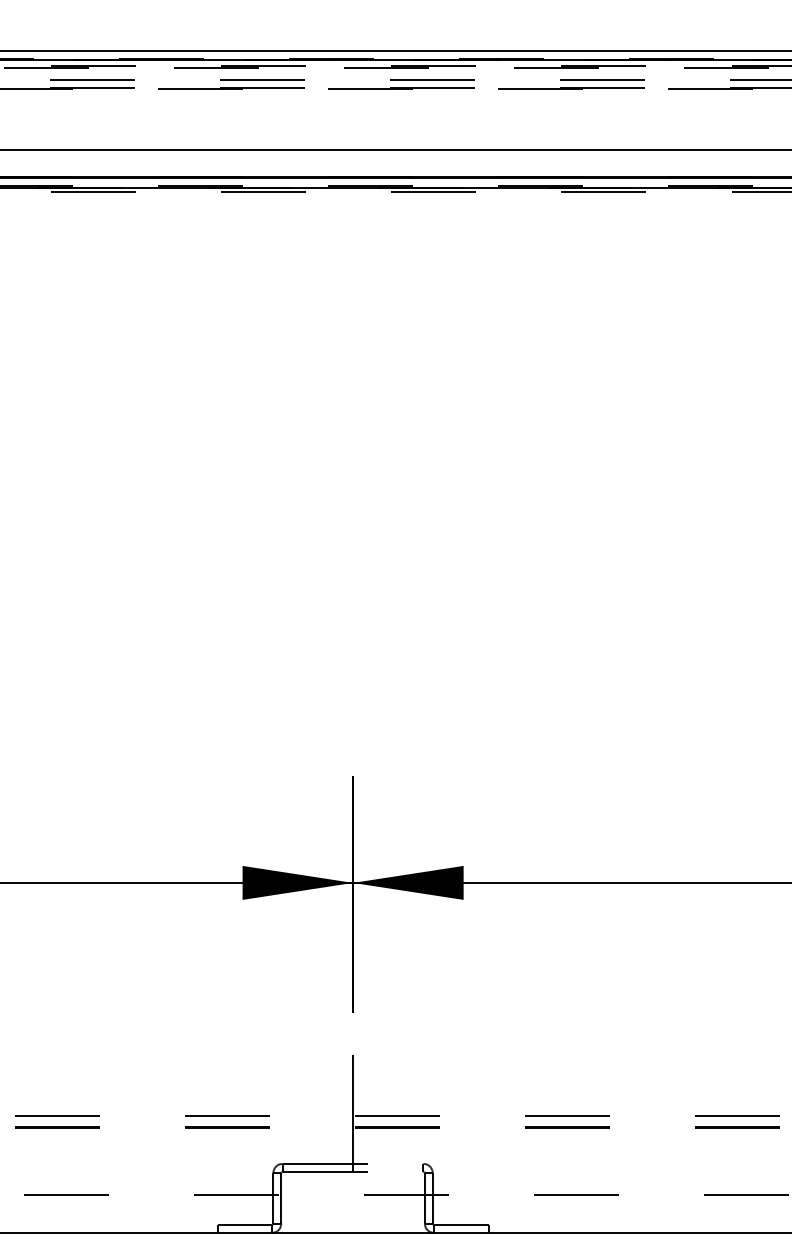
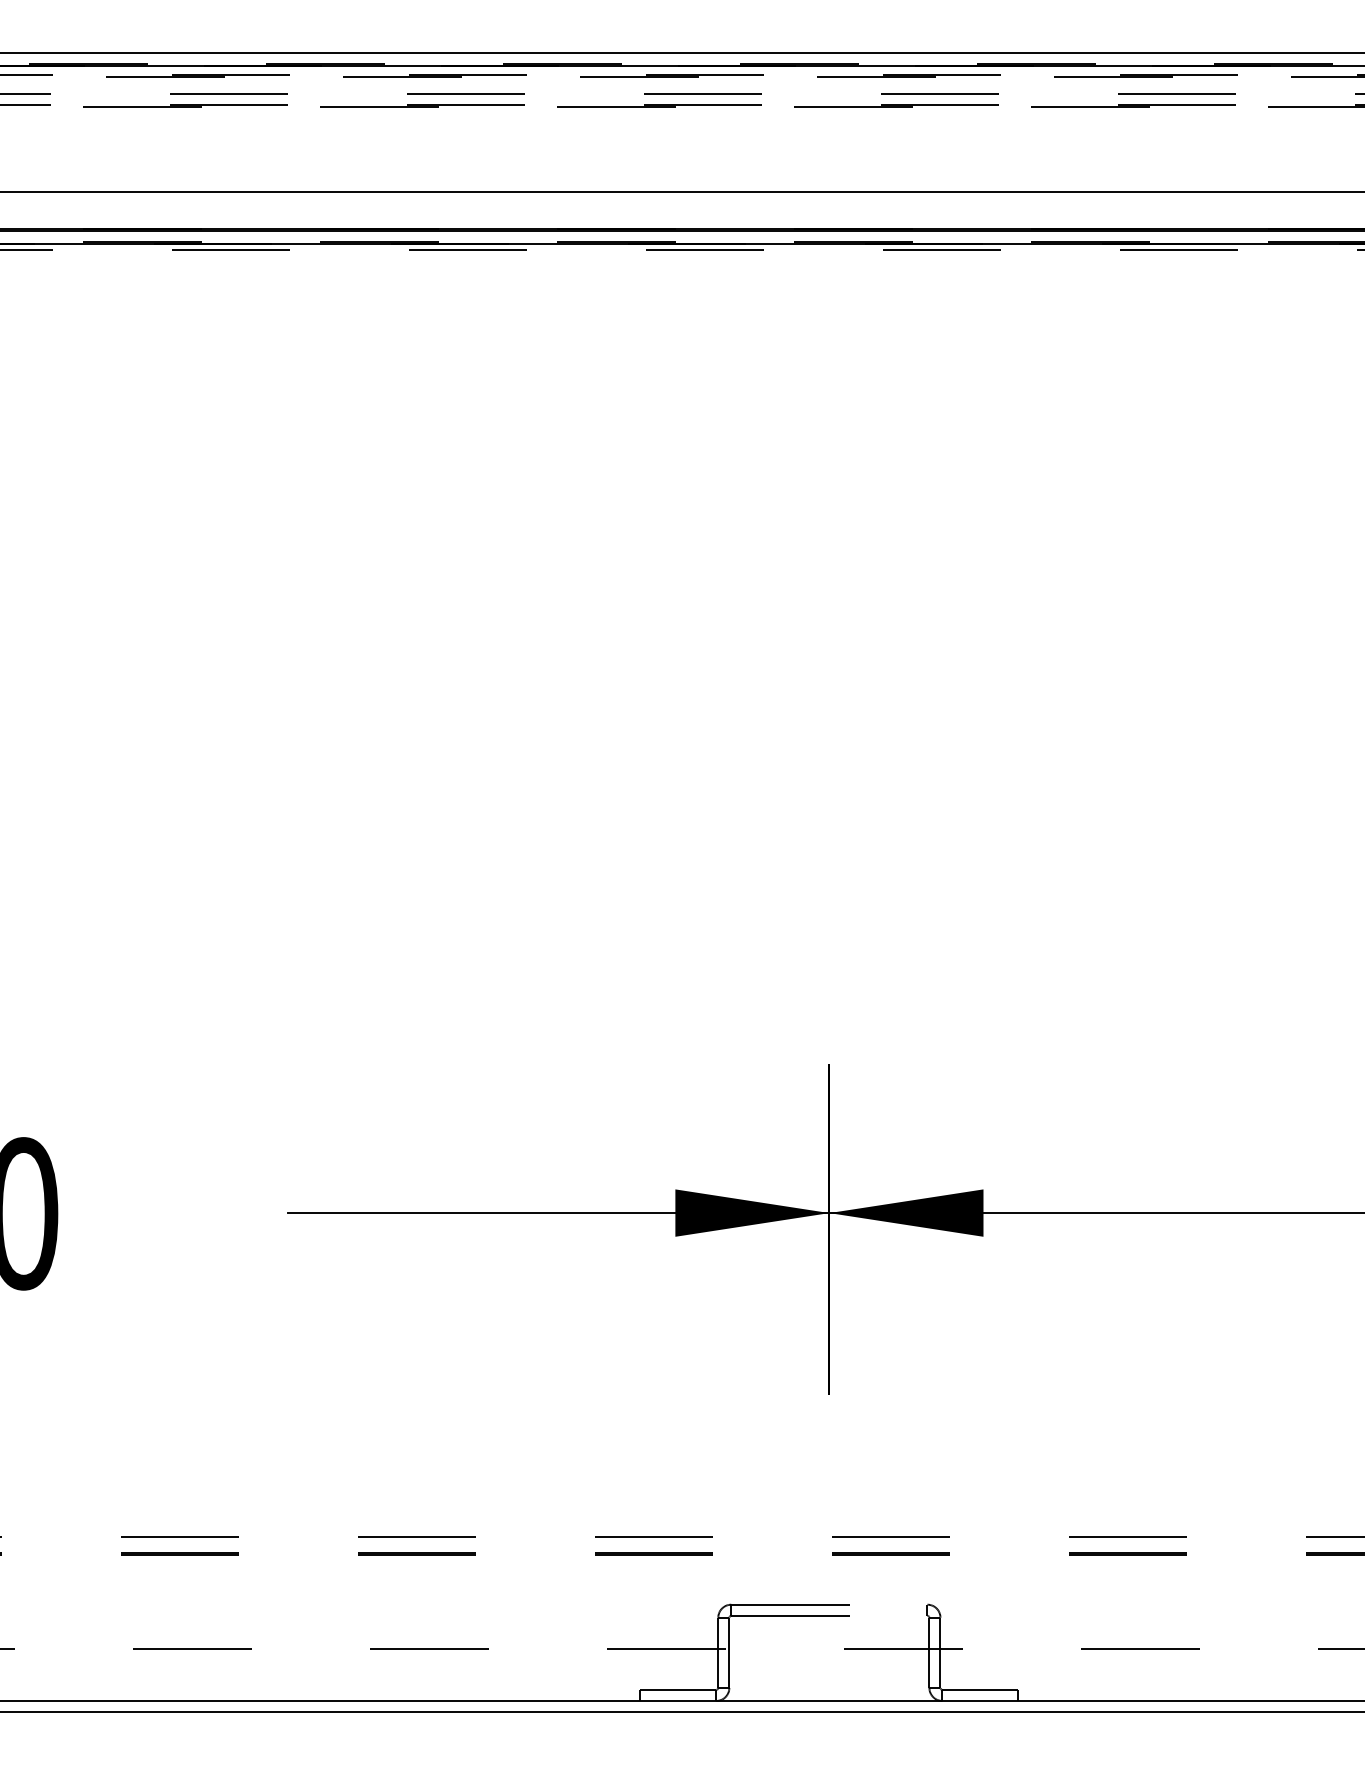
line: (353, 1112) -> (829, 1533), removed

